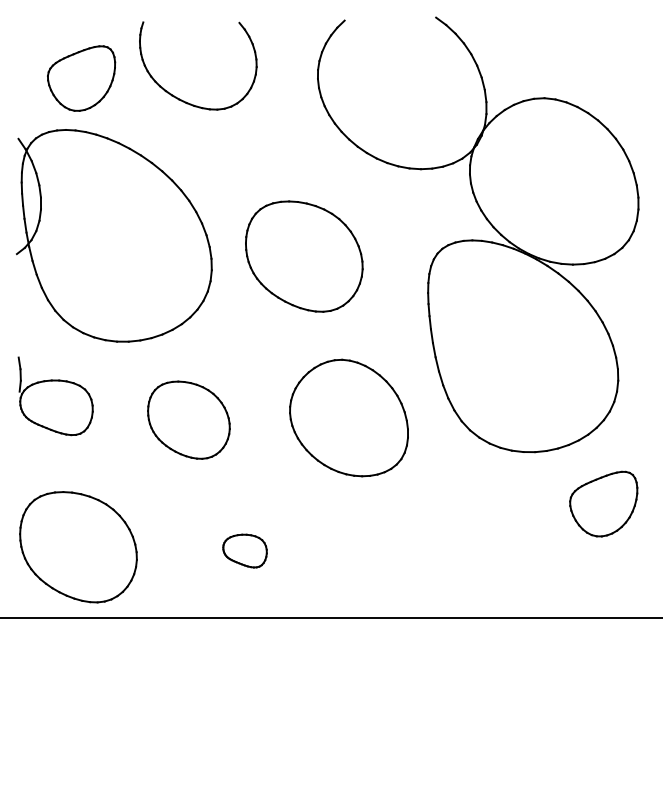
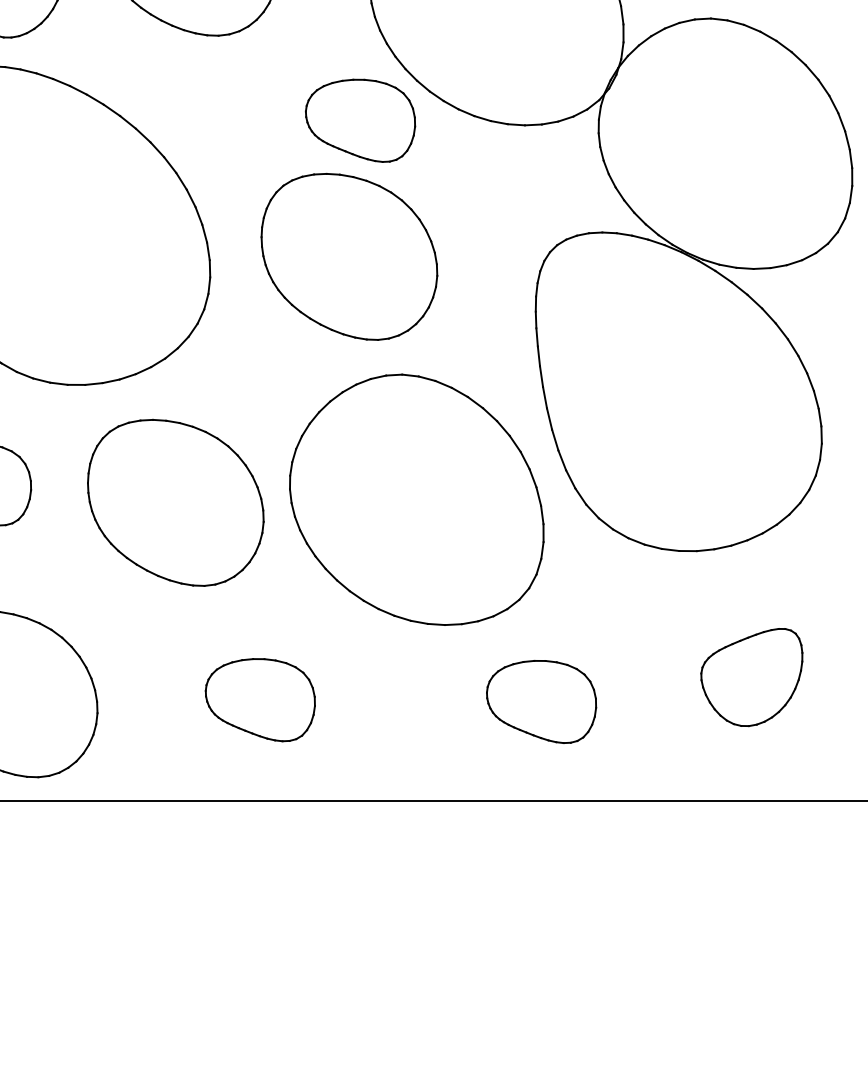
part: (311, 166) -> (360, 121), added
part: (348, 417) -> (415, 498), size x1.43
part: (188, 420) -> (175, 503), size x1.43
part: (603, 503) -> (751, 676), moved
part: (244, 550) -> (259, 699), size x1.67
part: (431, 552) -> (540, 702), added

